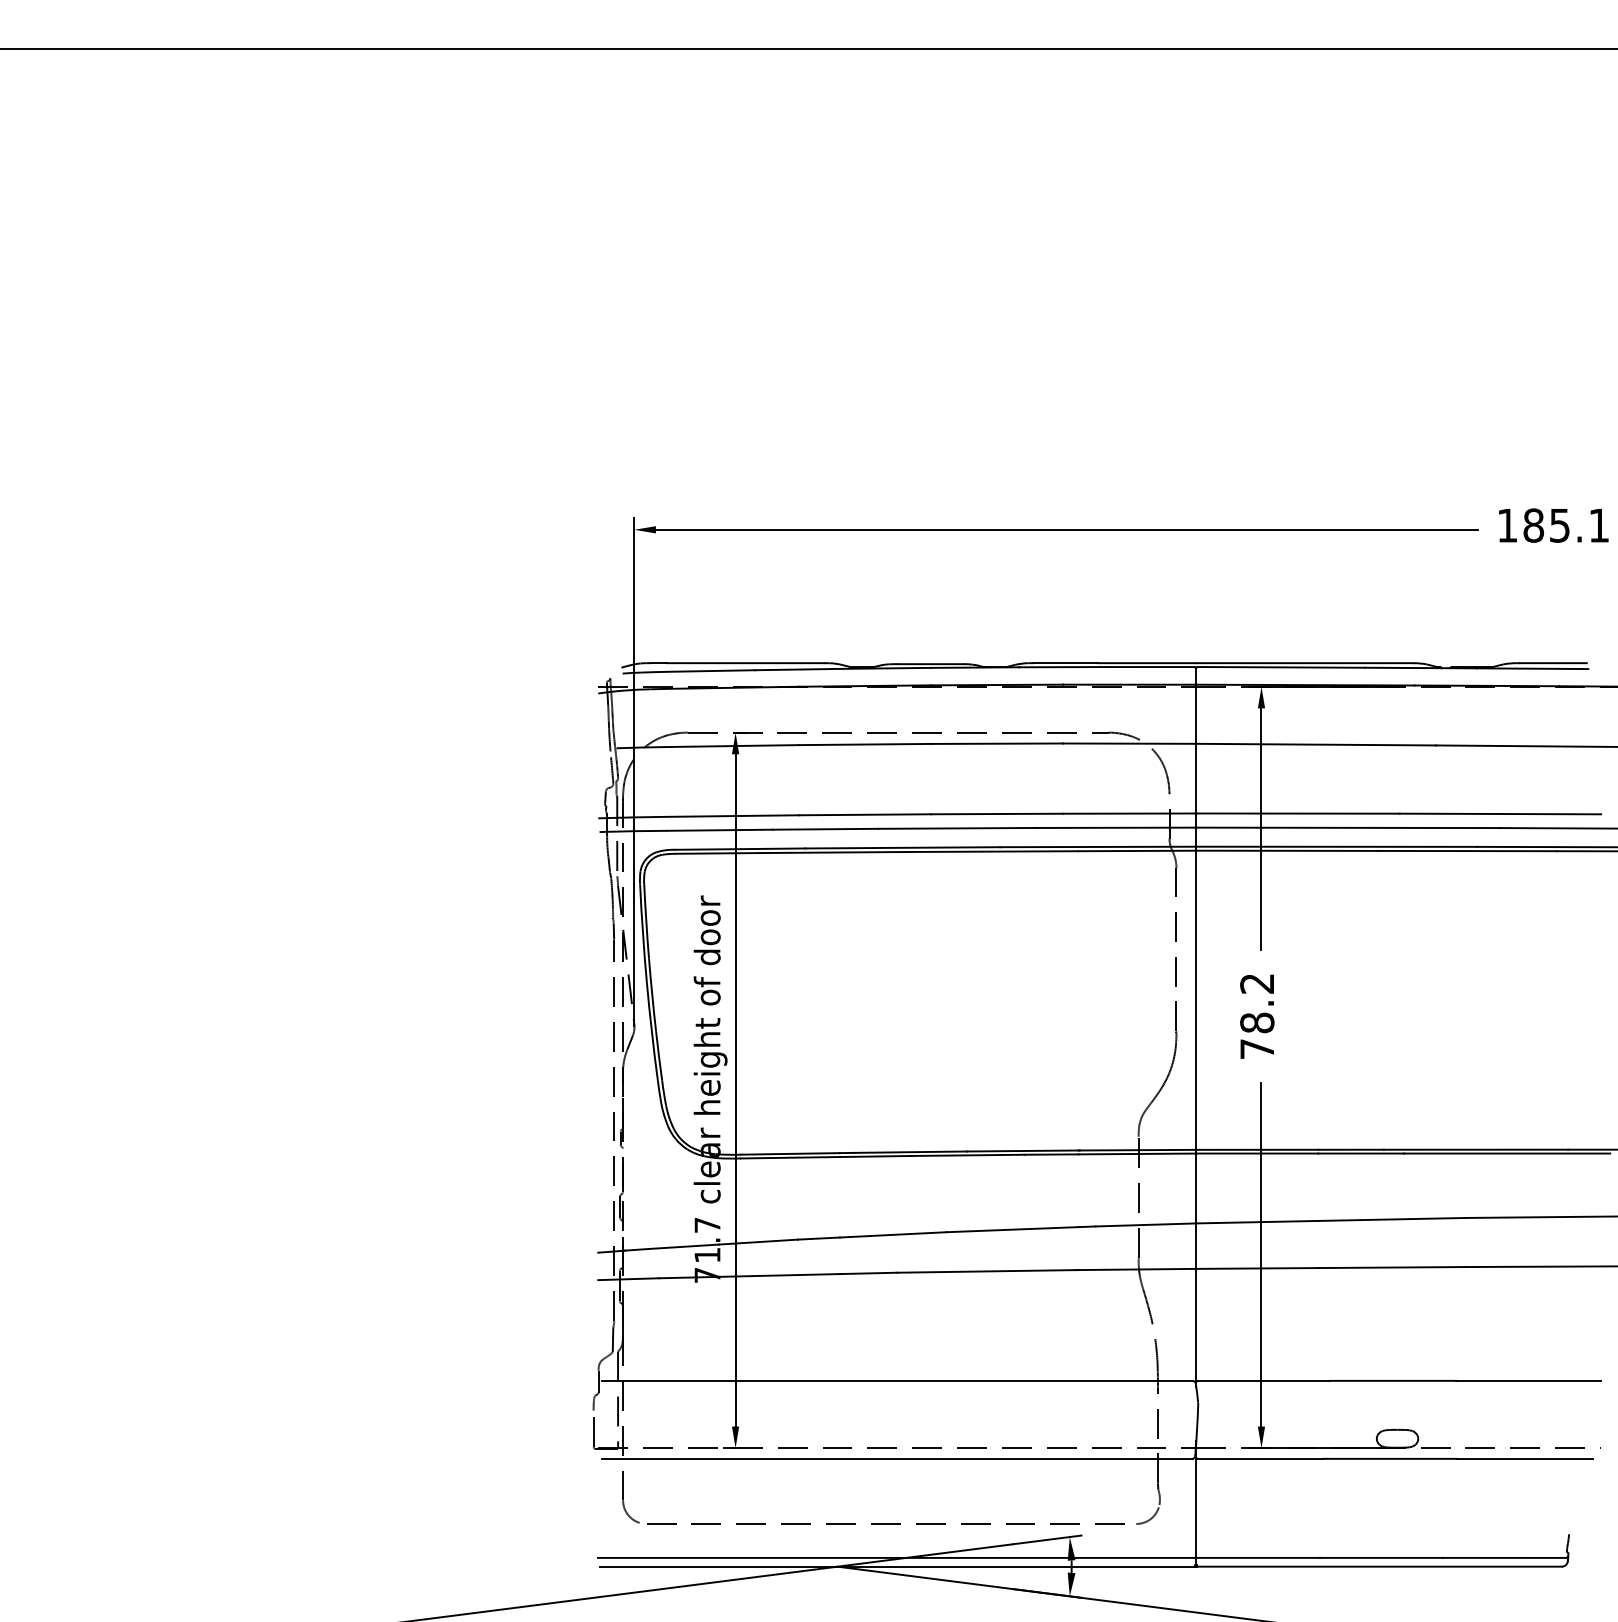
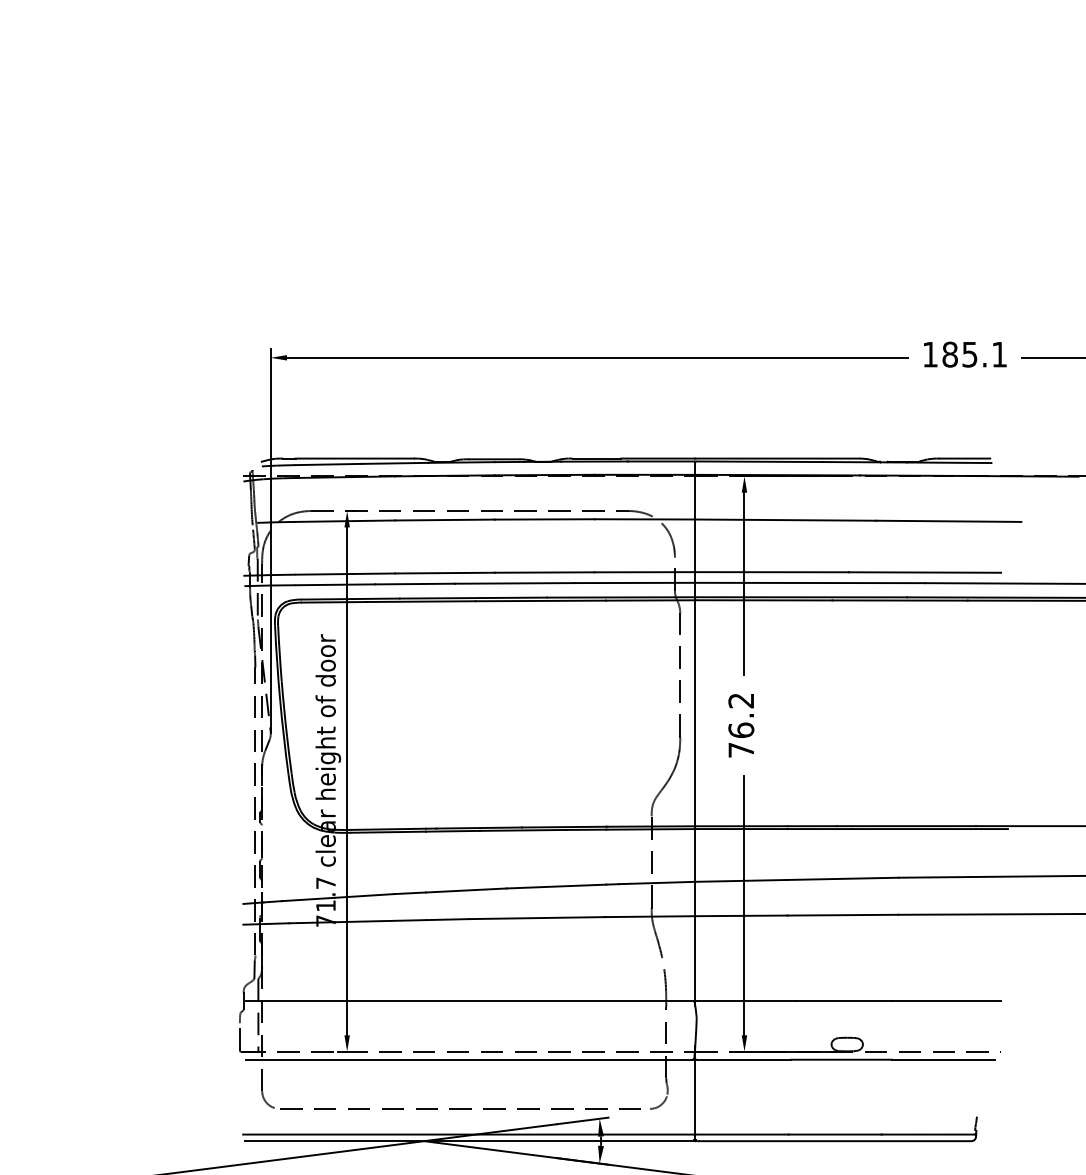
text: (1257, 1022) -> (741, 730), 78.2 -> 76.2

